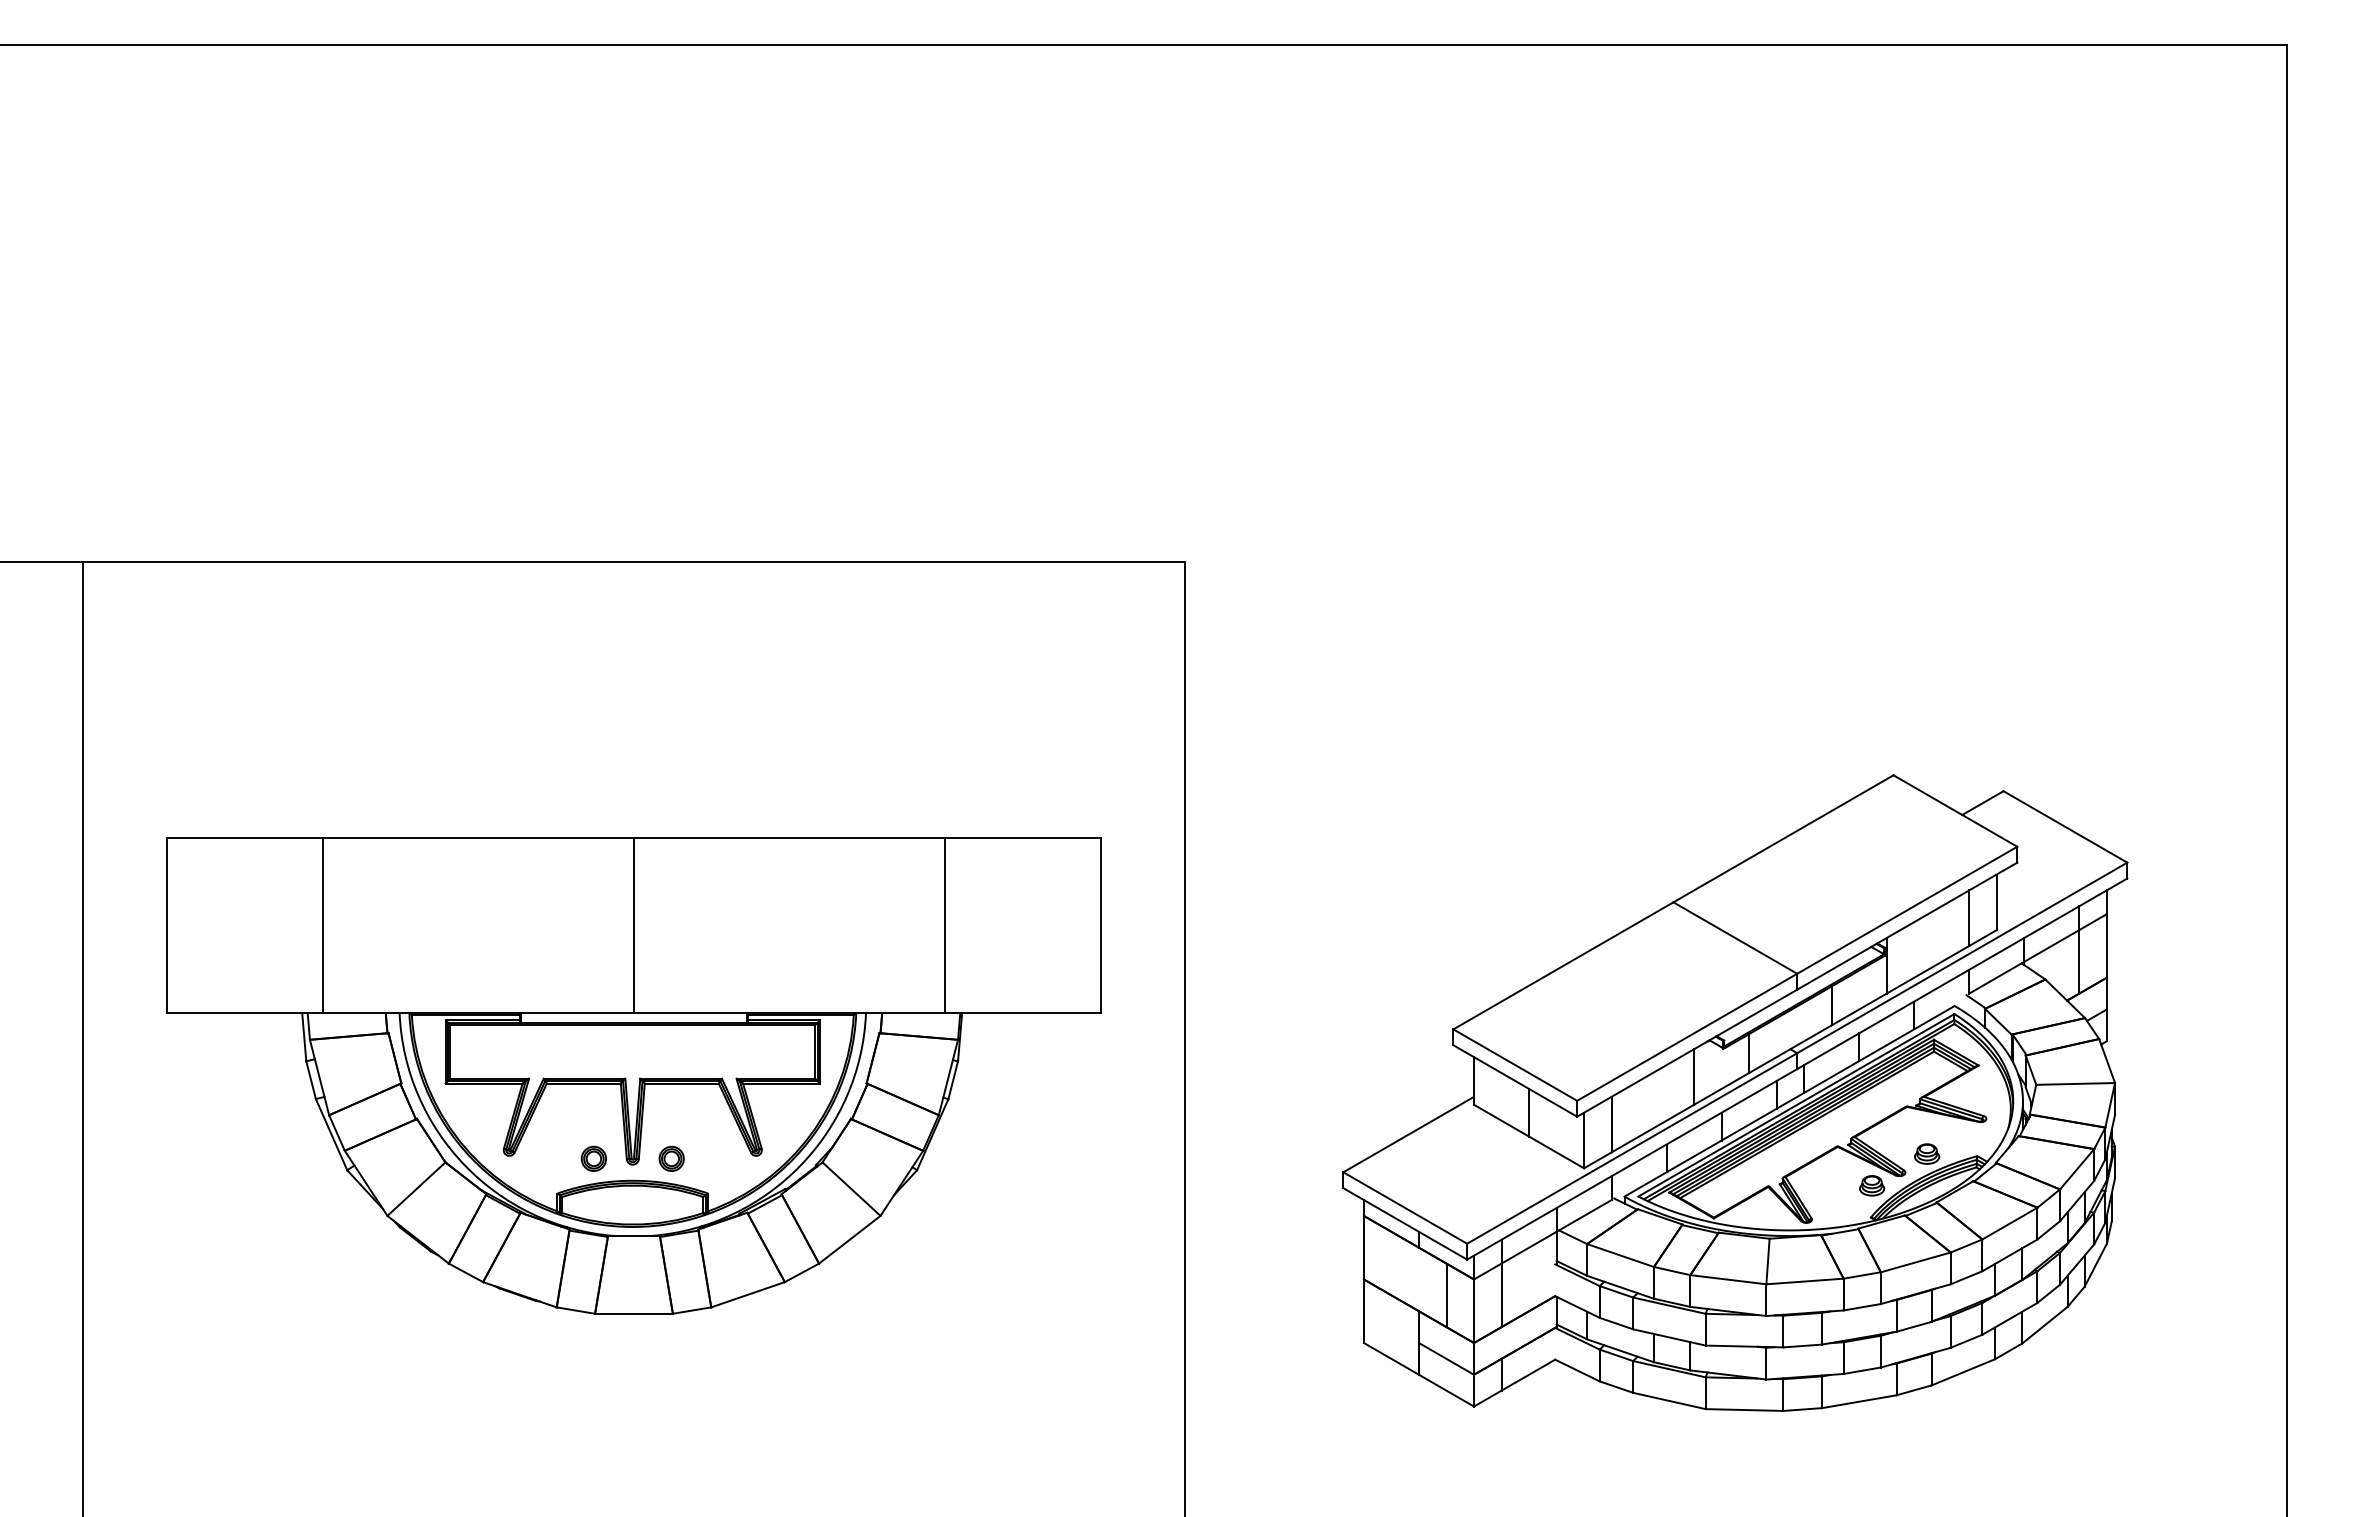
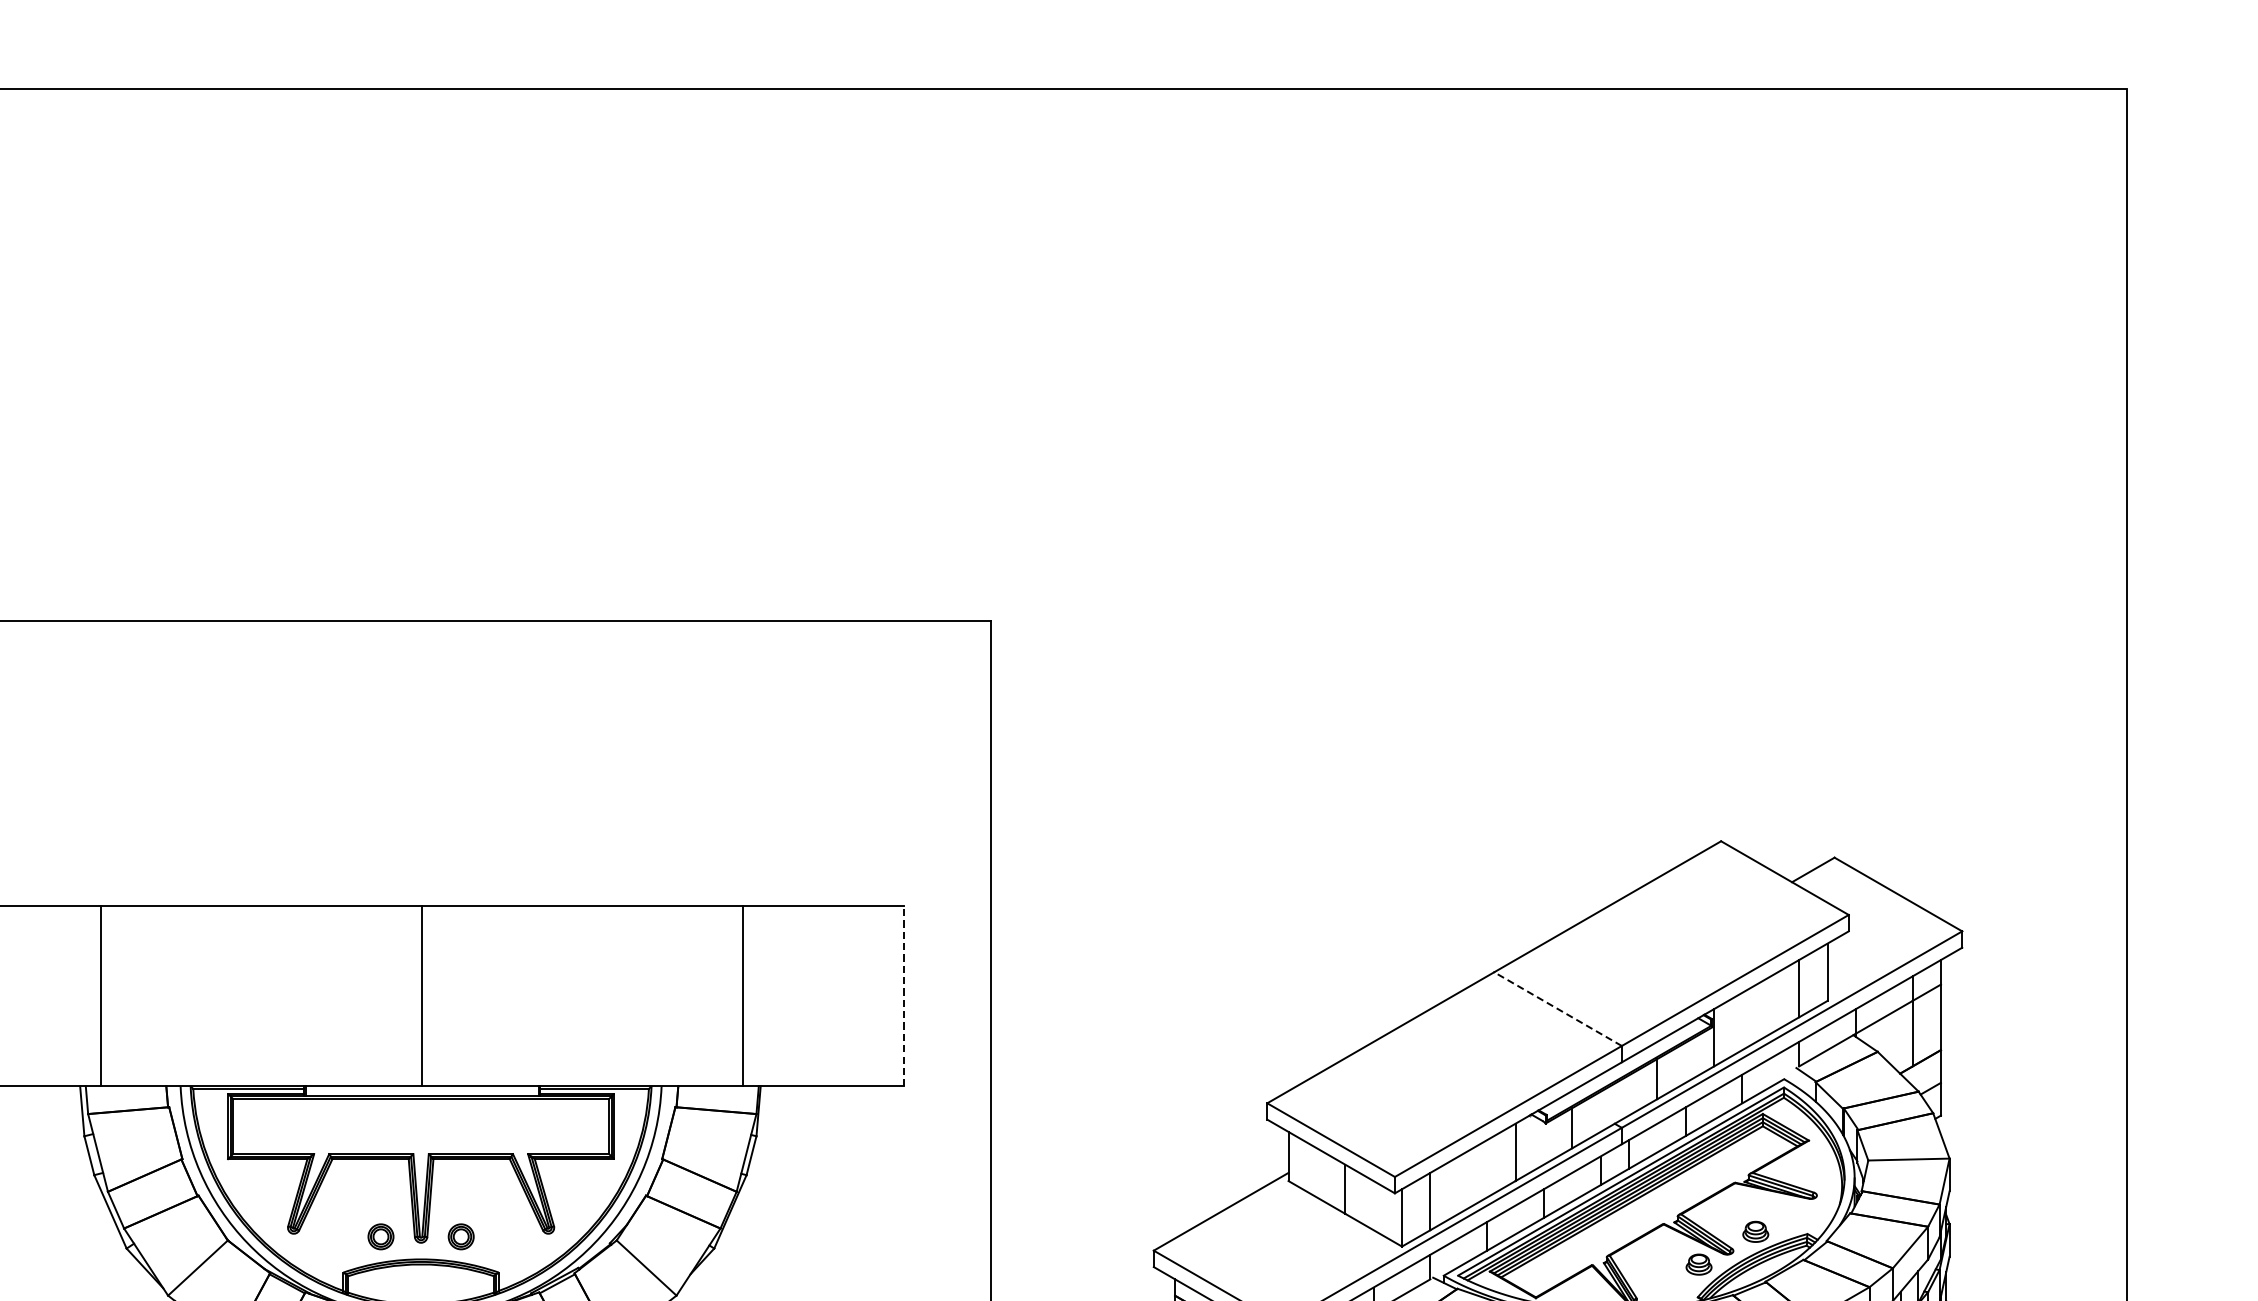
line: (1100, 925) -> (903, 996), solid -> dashed
line: (1734, 937) -> (1557, 1008), solid -> dashed

